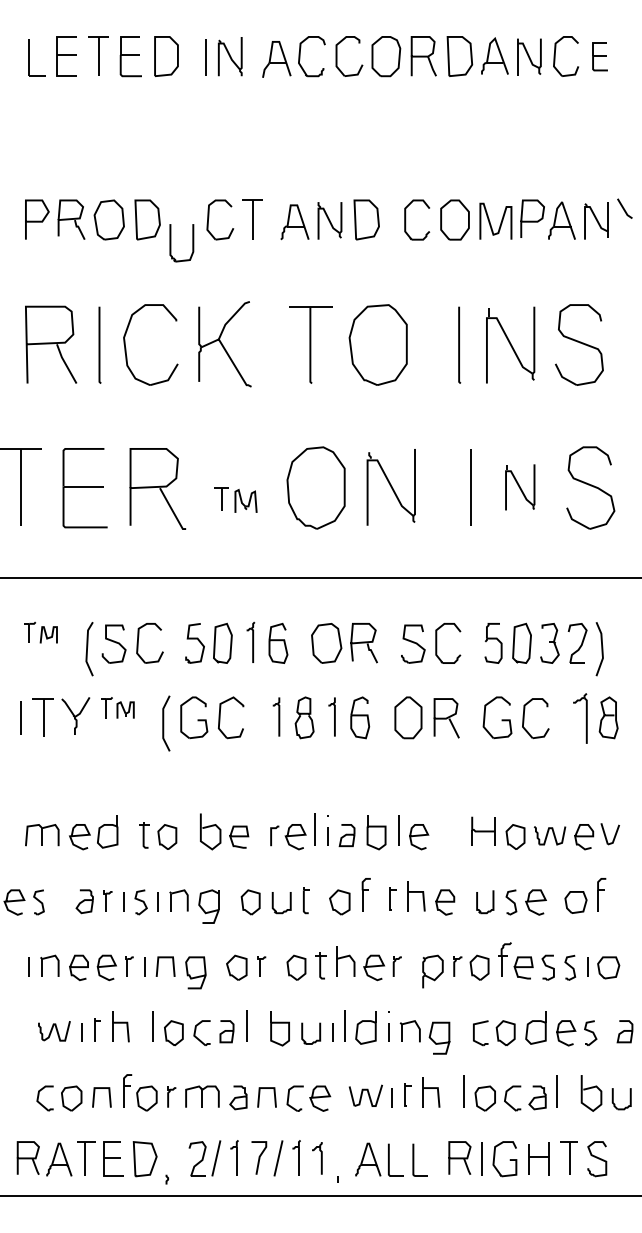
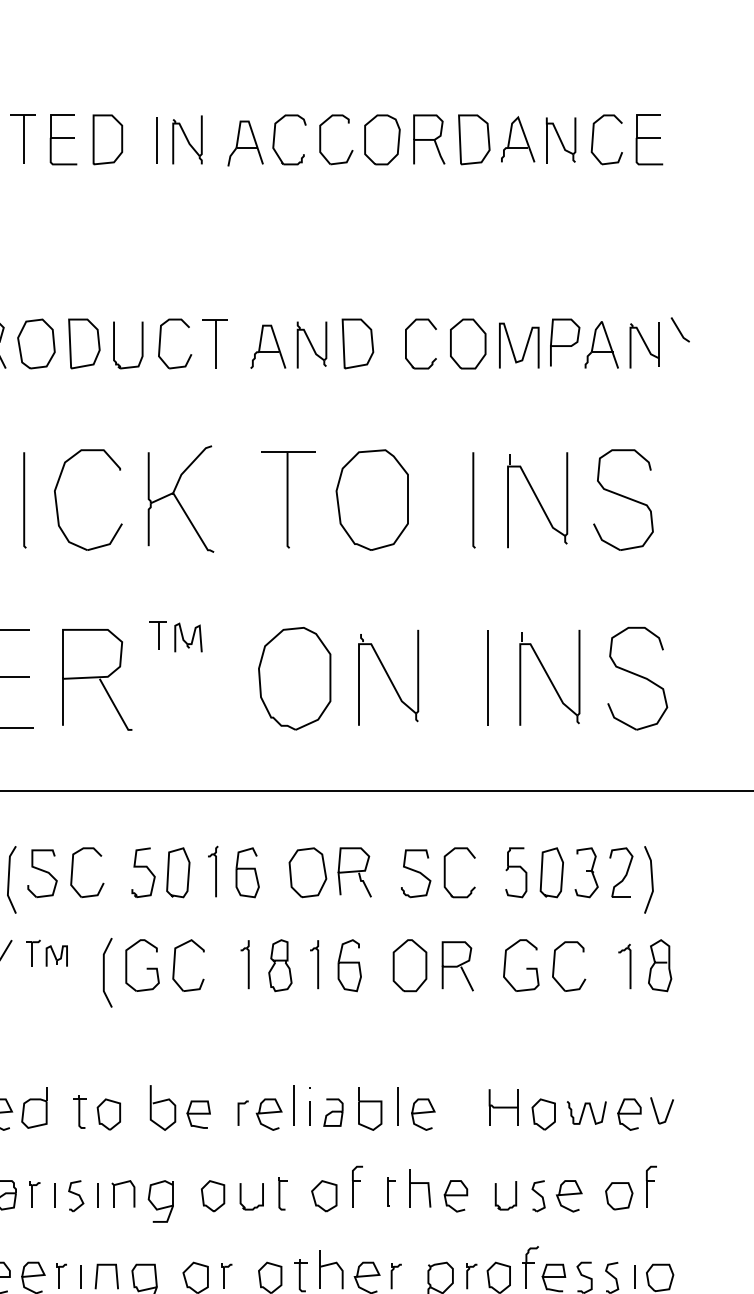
part: (600, 56) -> (649, 139), size x1.43
part: (171, 243) -> (115, 345), moved
part: (519, 487) -> (548, 678), size x1.67
part: (235, 499) -> (175, 635), moved
part: (580, 718) -> (624, 966), size x0.71

